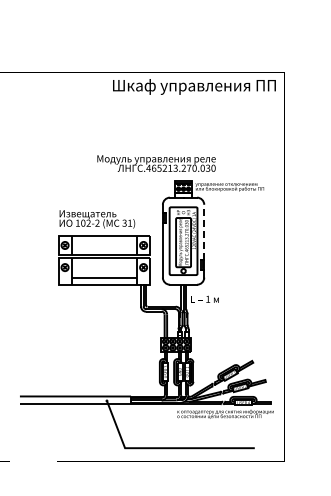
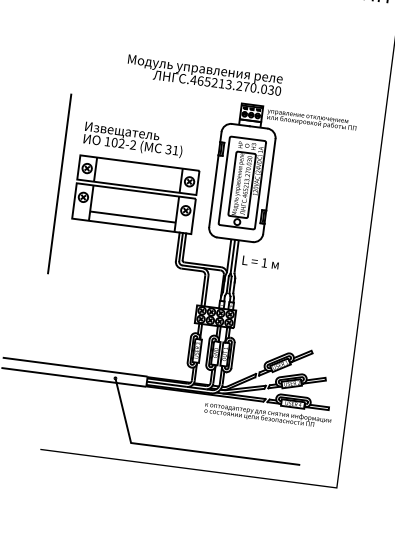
text: (156, 163) -> (204, 75), moved
line: (204, 231) -> (271, 173), dashed -> solid
line: (45, 259) -> (59, 183), added

